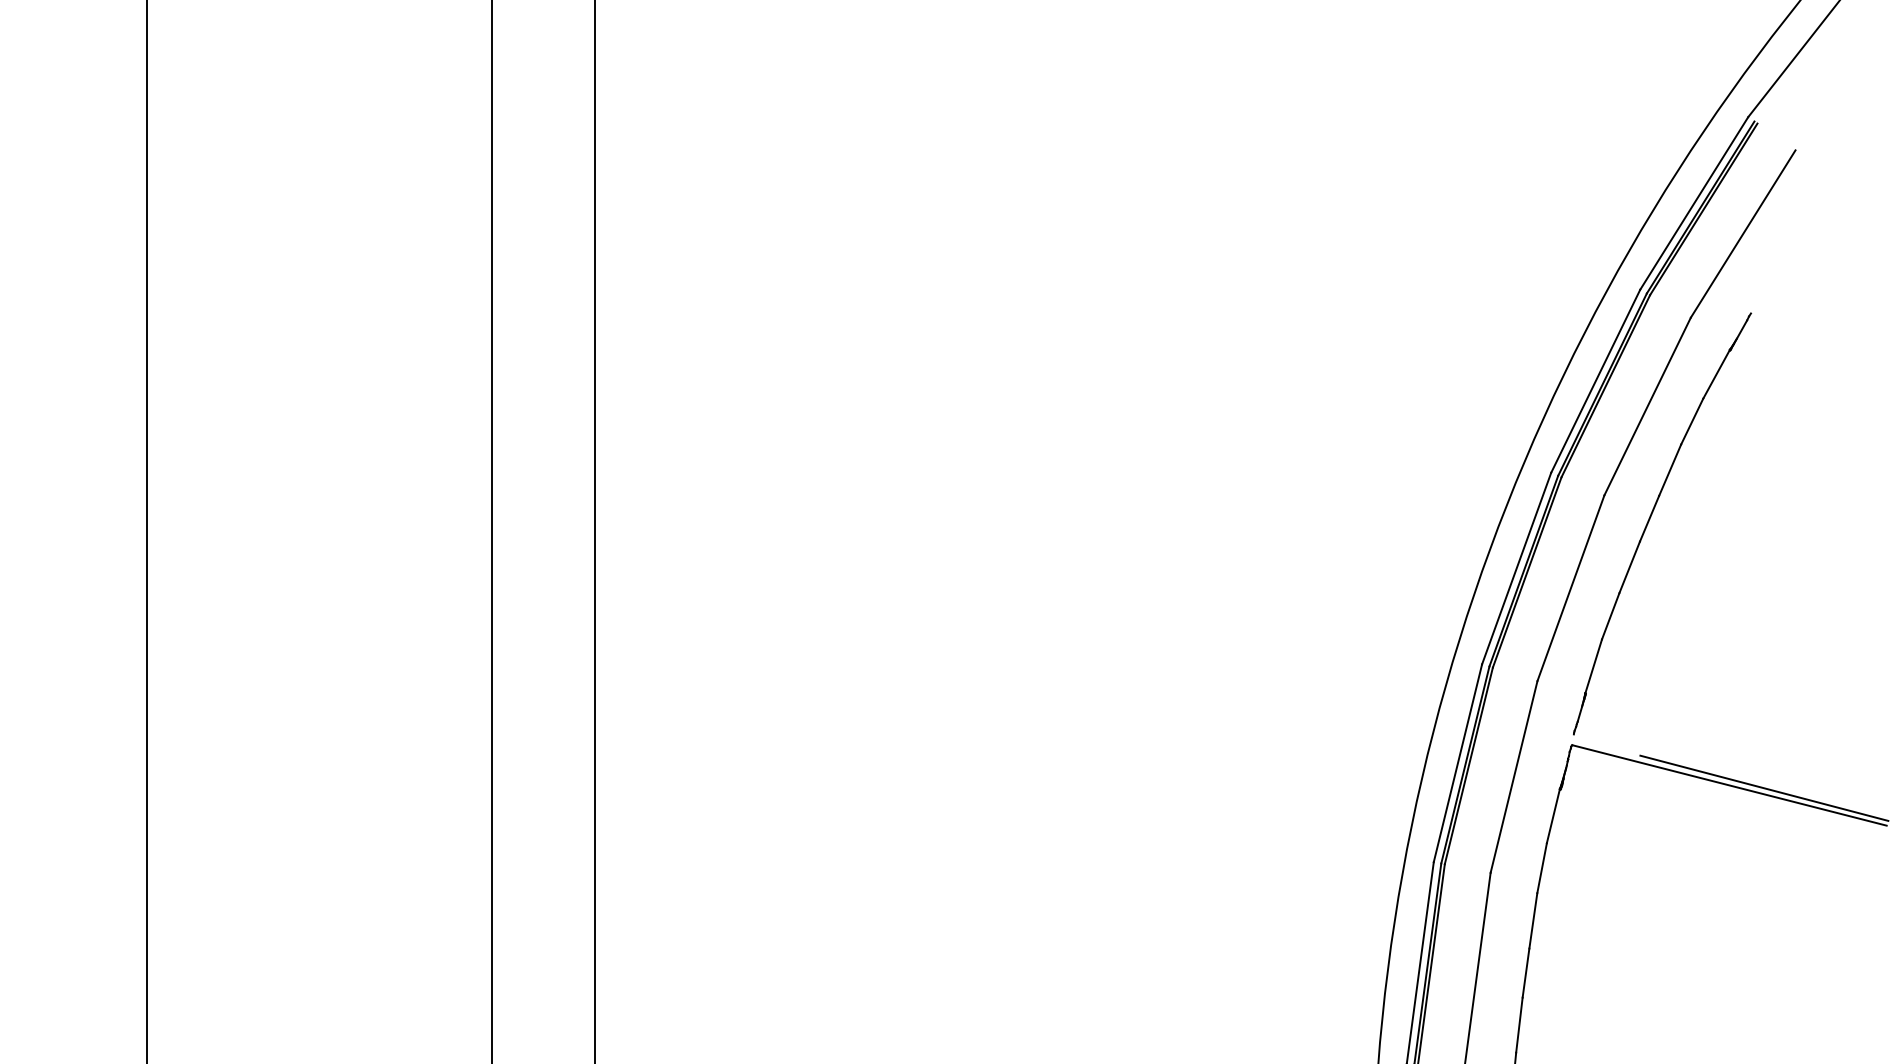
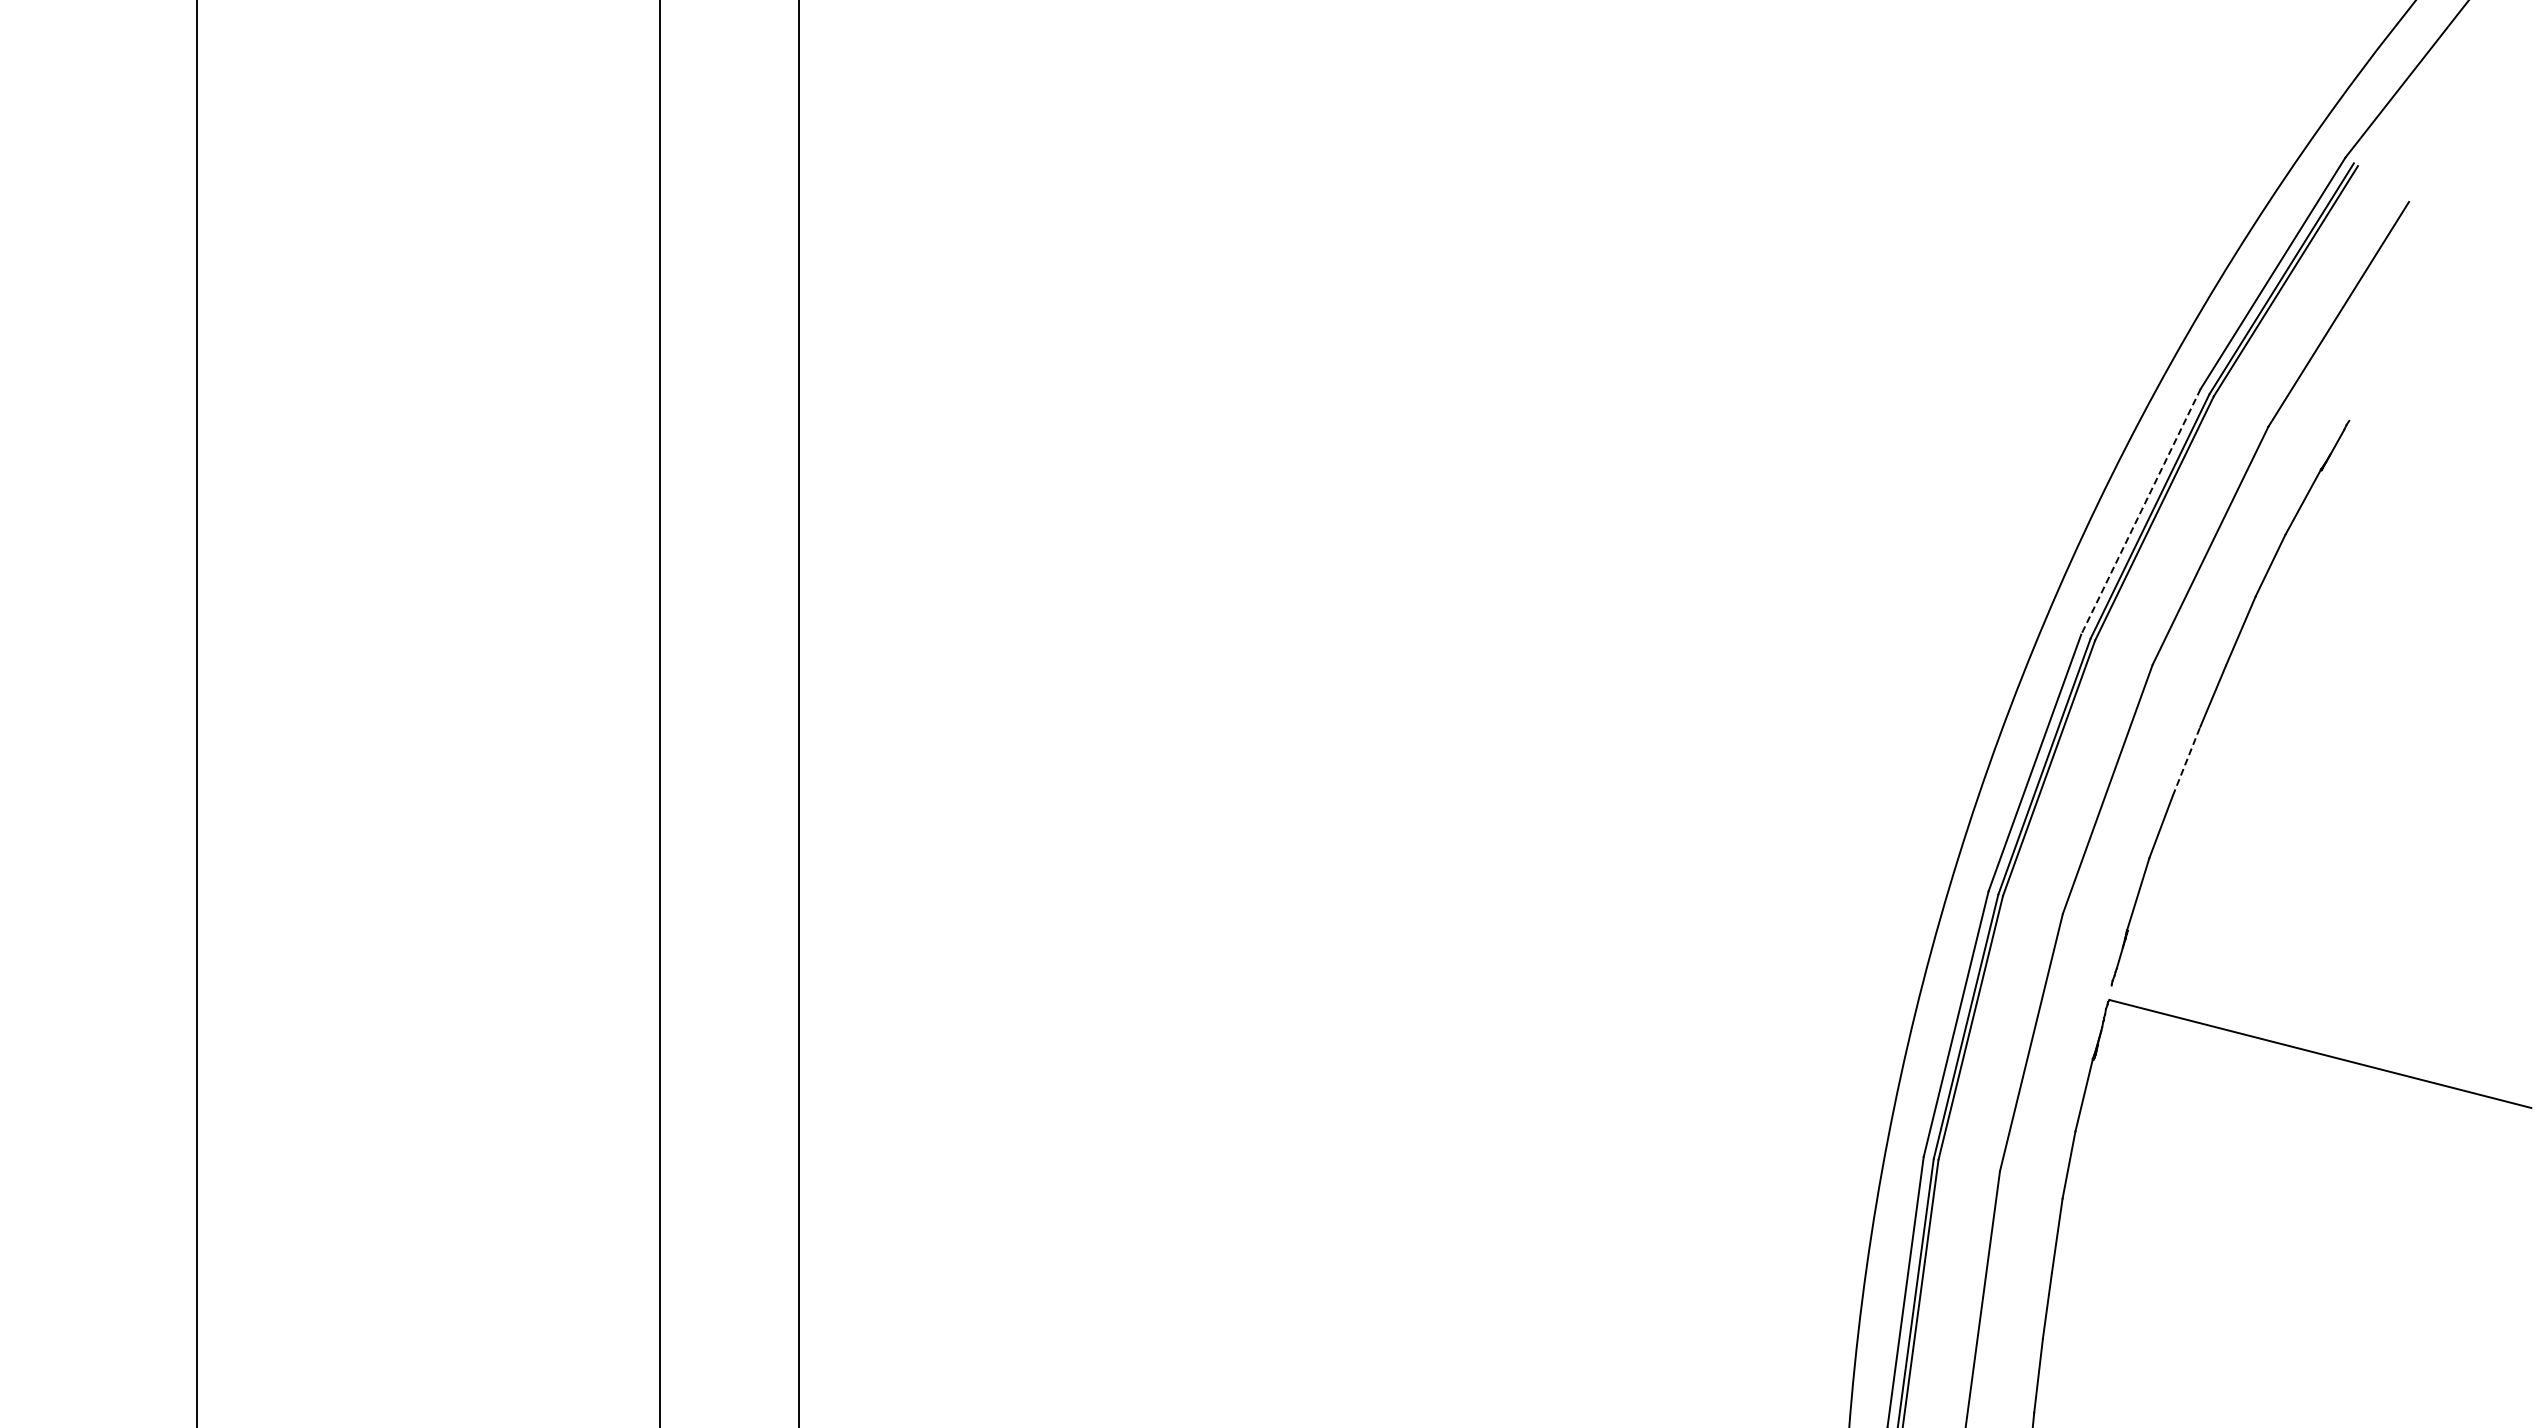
line: (1595, 381) -> (2140, 511), solid -> dashed
line: (1629, 566) -> (2186, 760), solid -> dashed
line: (1763, 788) -> (2366, 1057), removed

